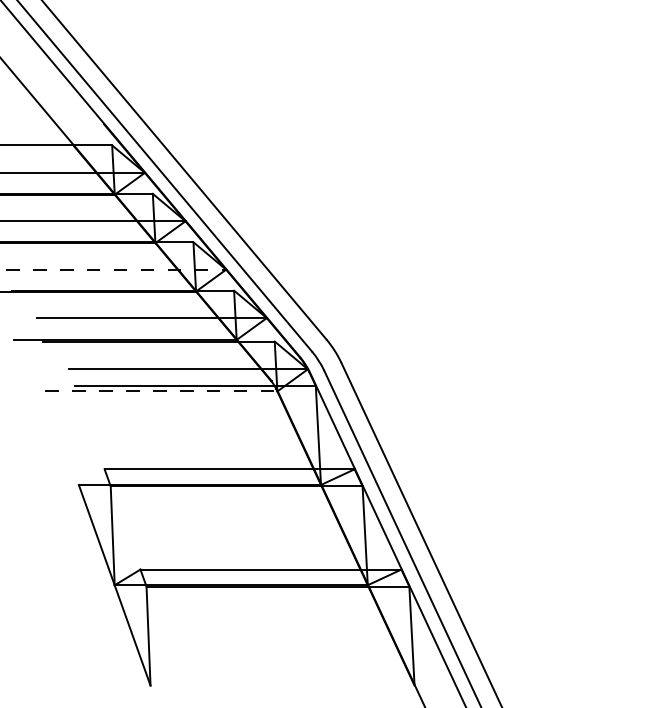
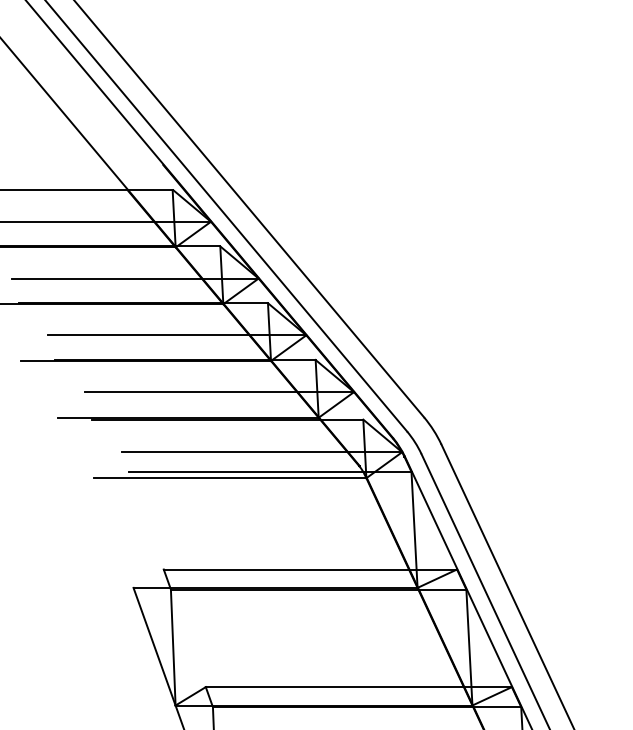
line: (116, 269) -> (177, 335), dashed -> solid
line: (161, 391) -> (230, 478), dashed -> solid

